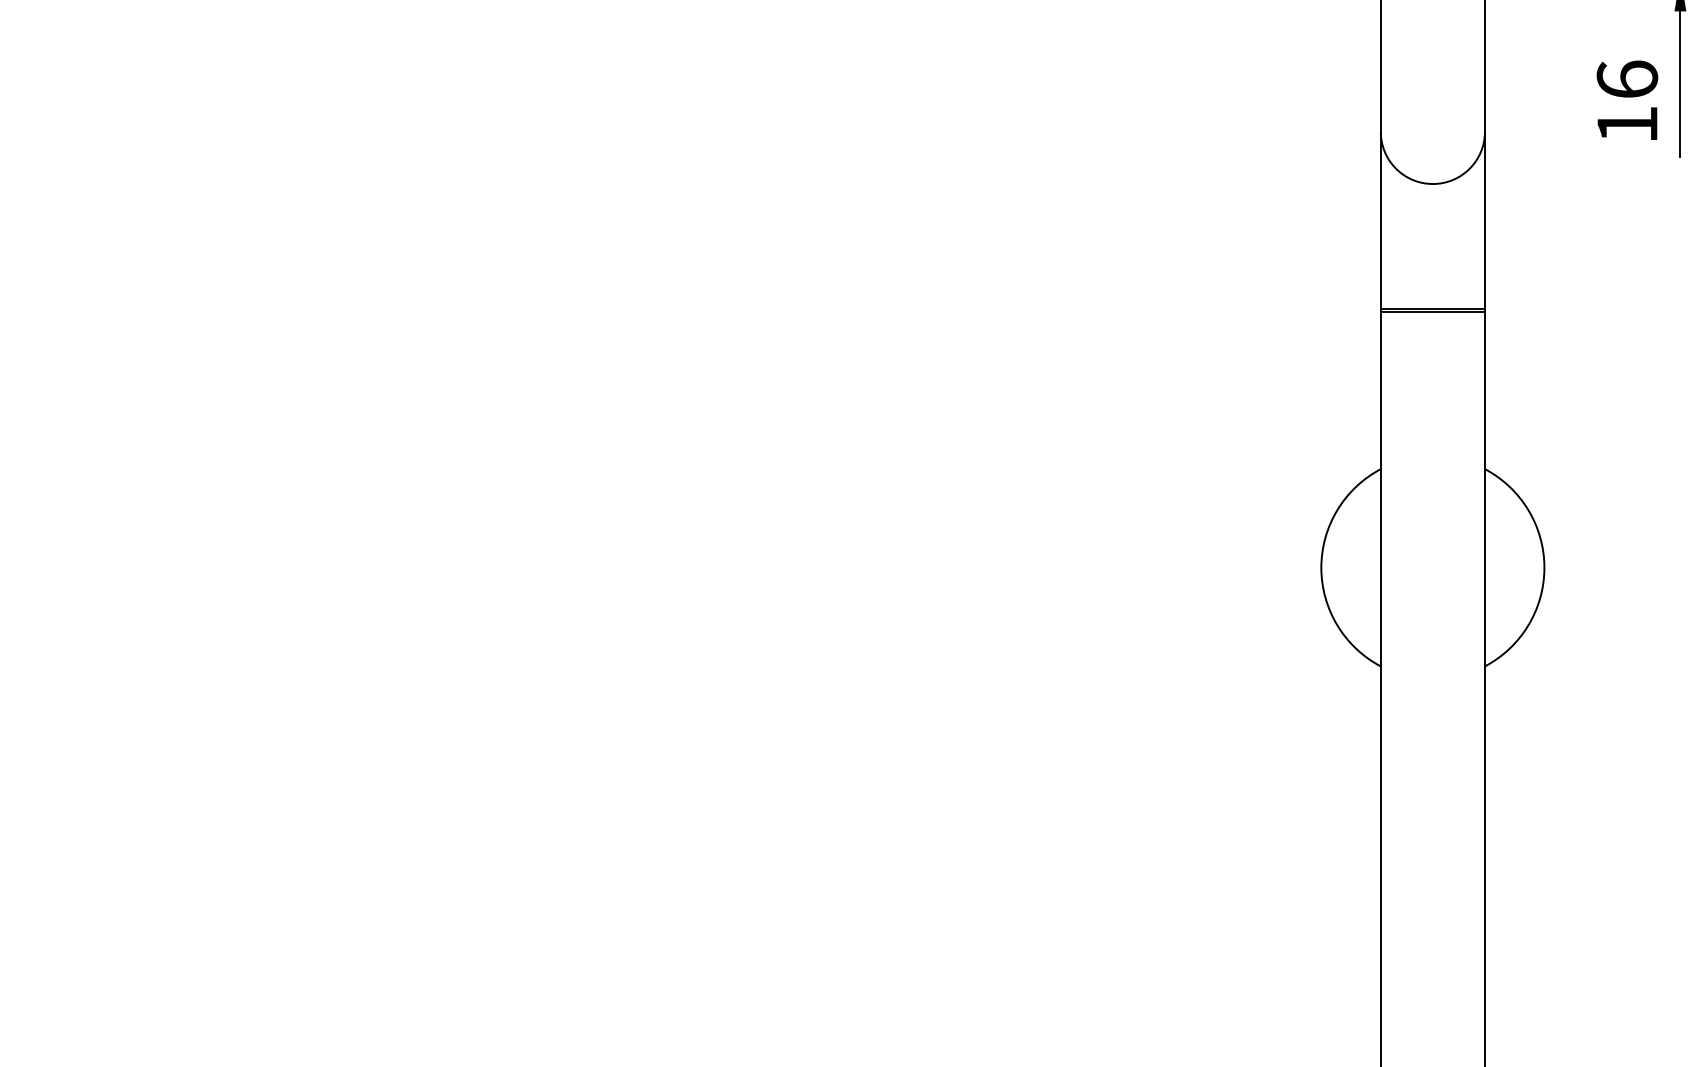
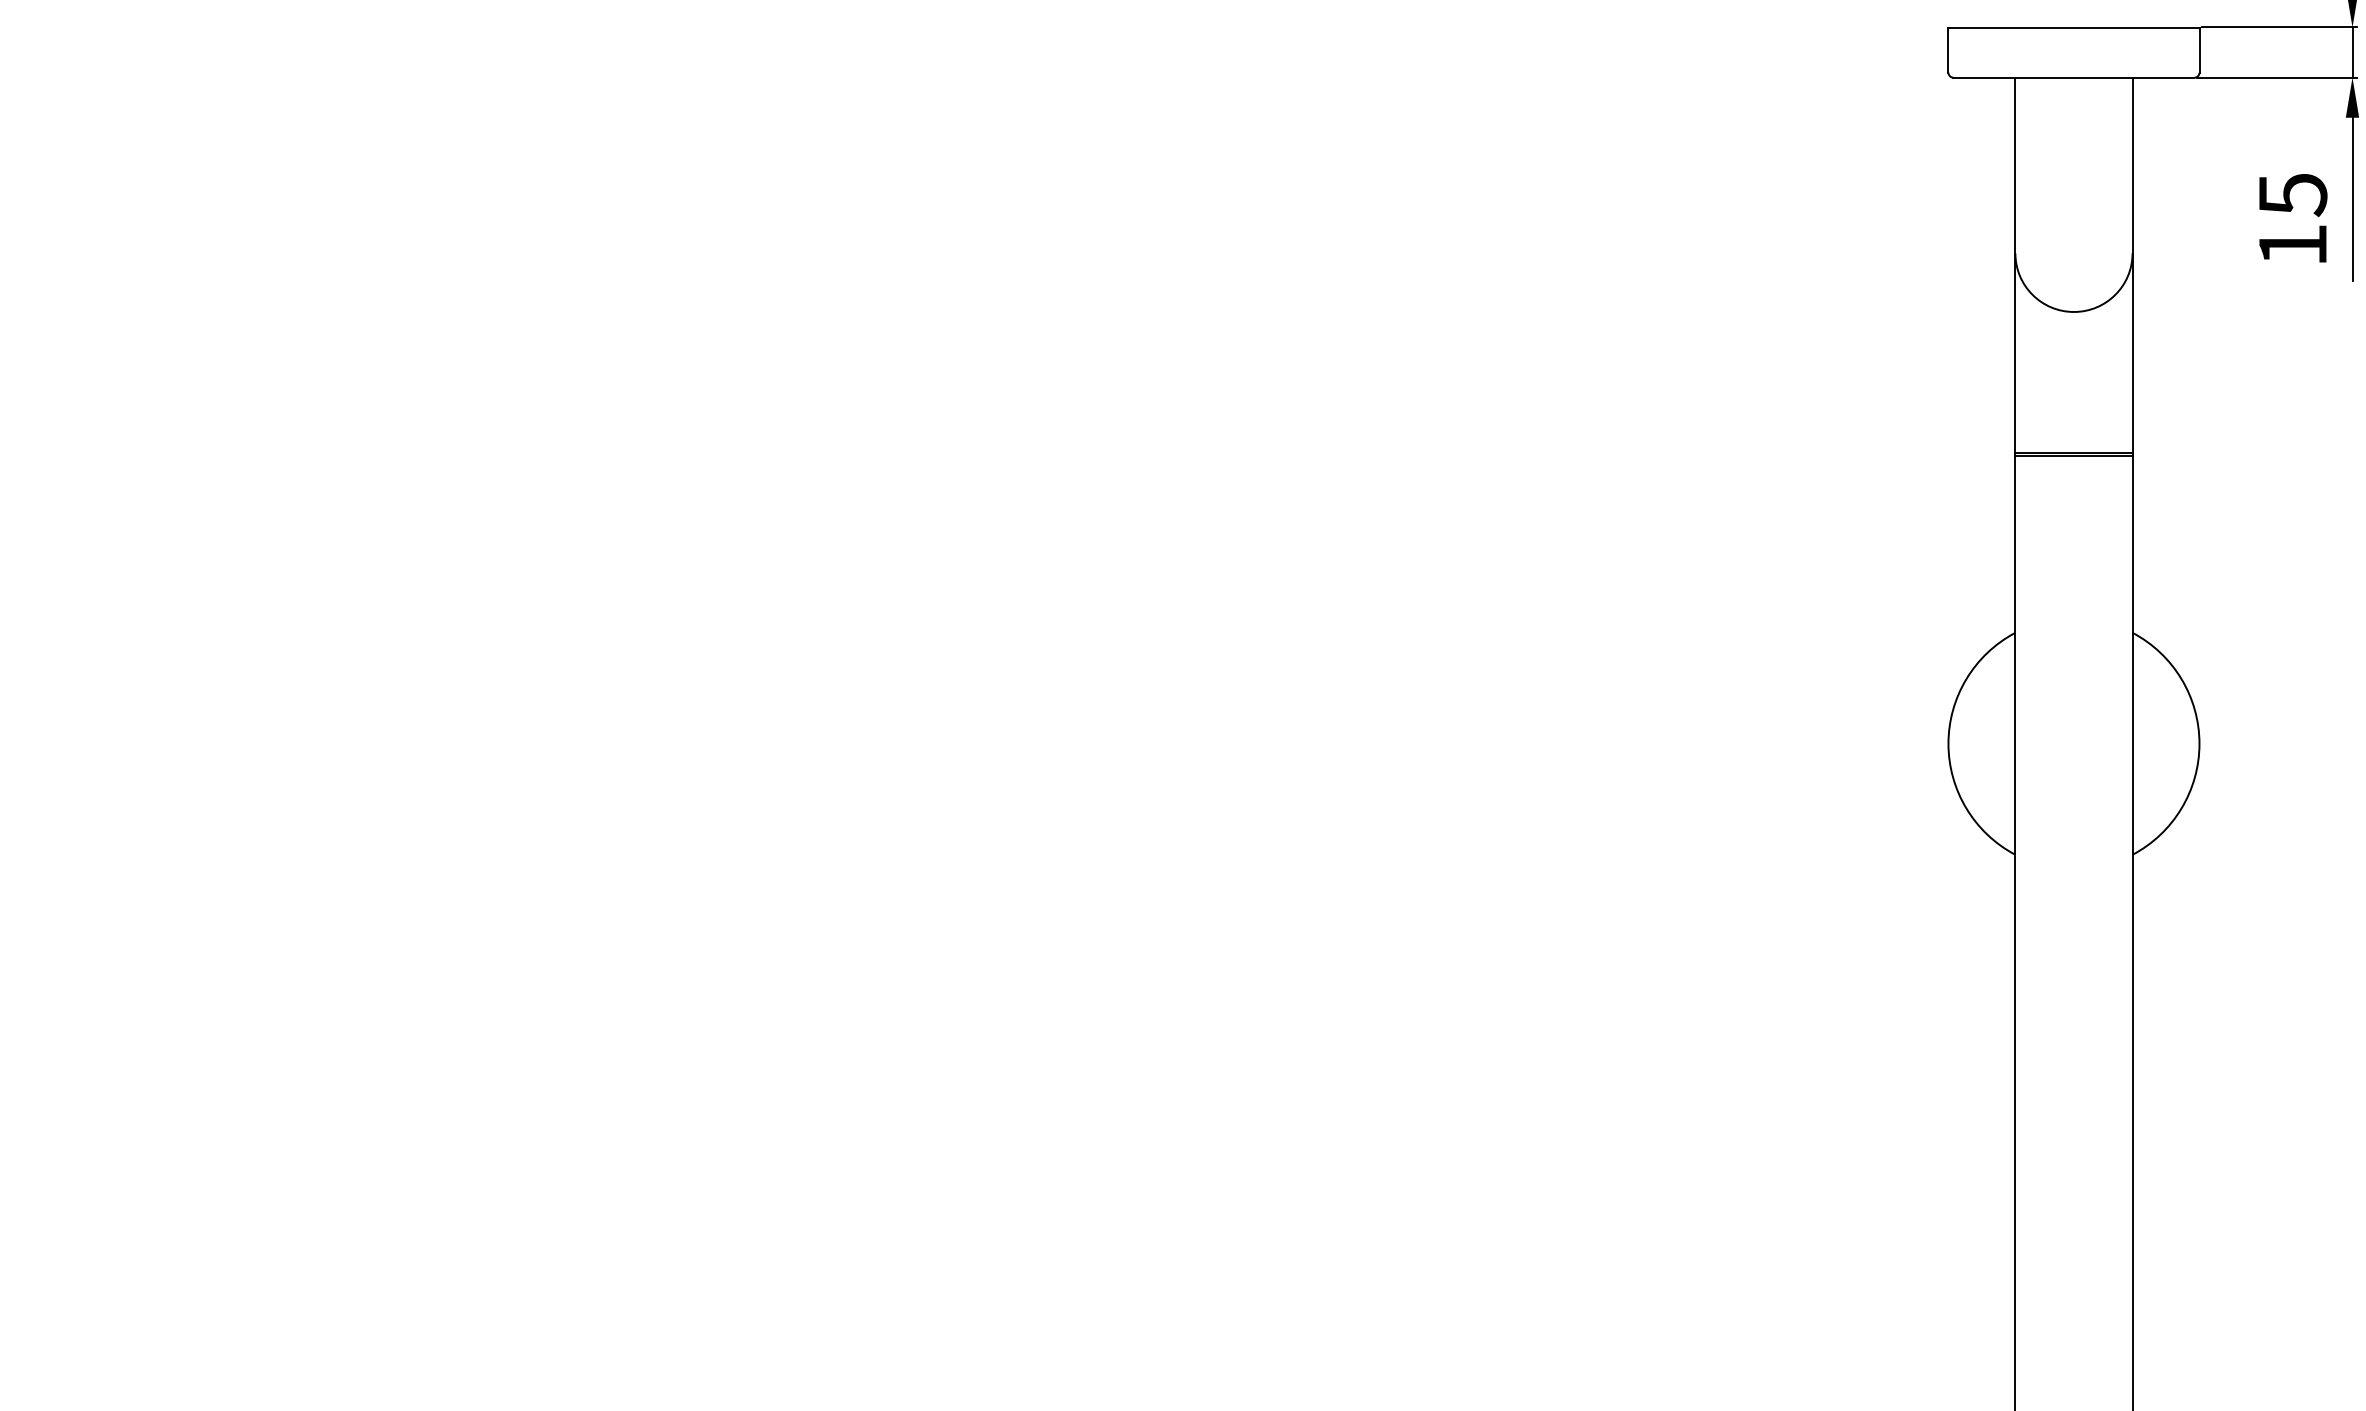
text: (1627, 80) -> (2292, 195), 16 -> 15

